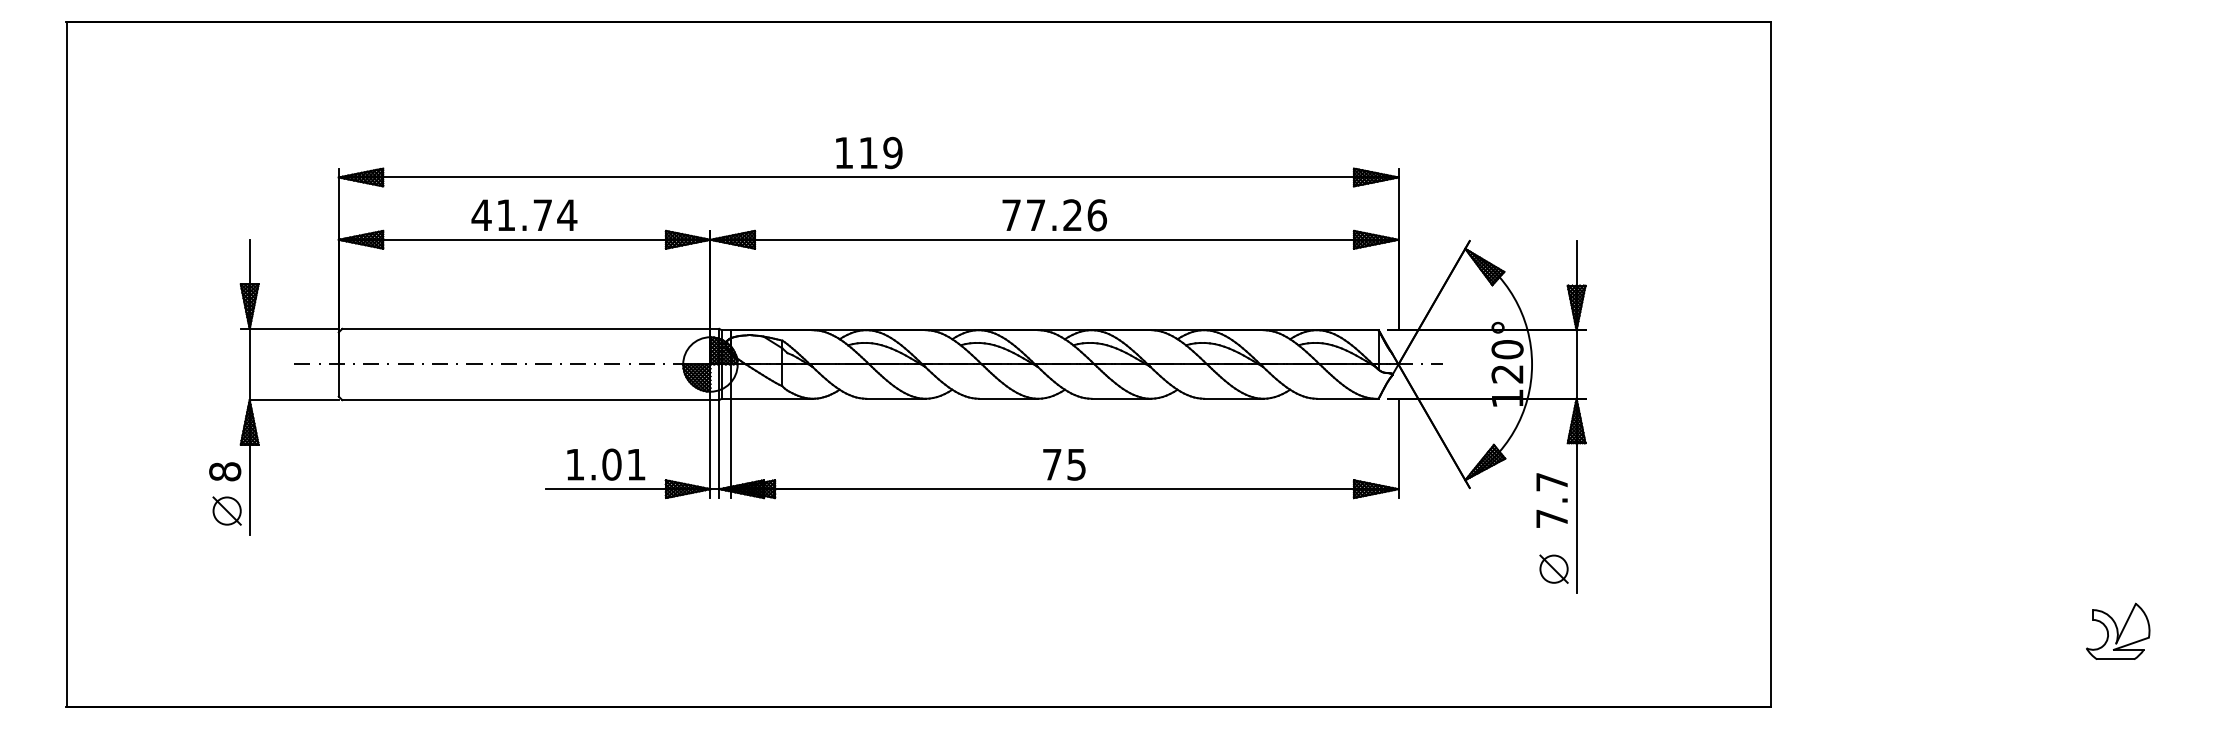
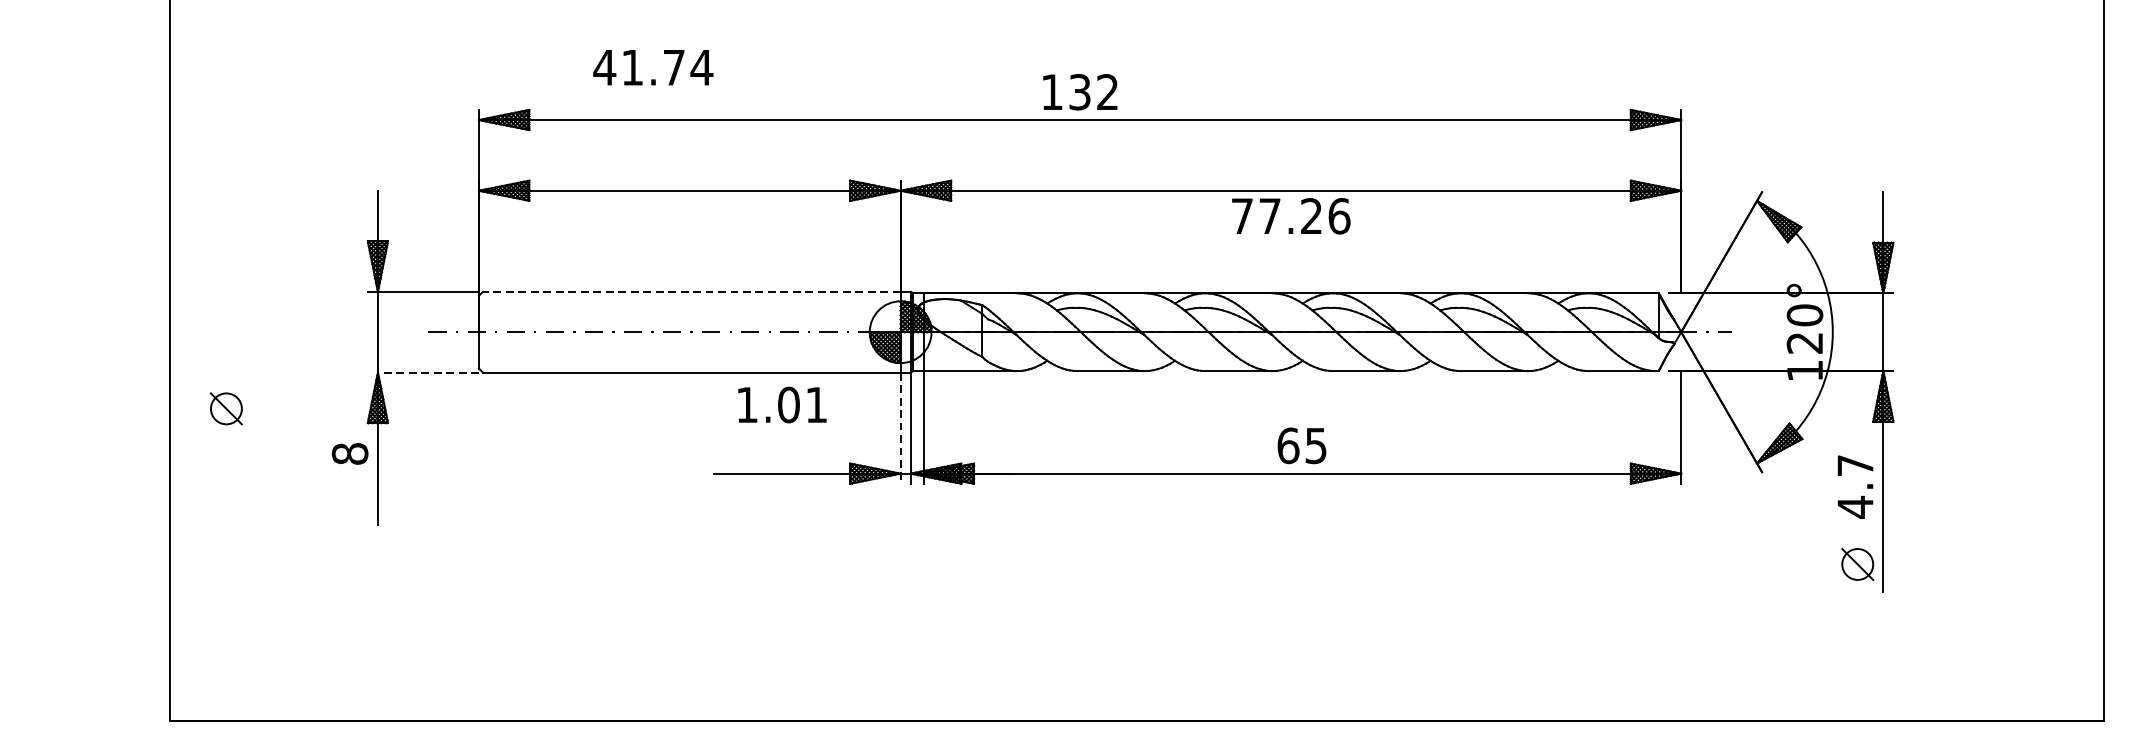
text: (880, 152) -> (1093, 91), 119 -> 132
text: (524, 214) -> (653, 66), moved
text: (1054, 215) -> (1290, 216), moved
line: (525, 328) -> (690, 291), solid -> dashed
line: (294, 400) -> (428, 373), solid -> dashed
line: (710, 449) -> (900, 428), solid -> dashed
text: (606, 464) -> (782, 404), moved
text: (1052, 464) -> (1288, 445), 75 -> 65
part: (226, 510) -> (225, 408), moved
text: (1551, 518) -> (1854, 506), 7.7 -> 4.7

